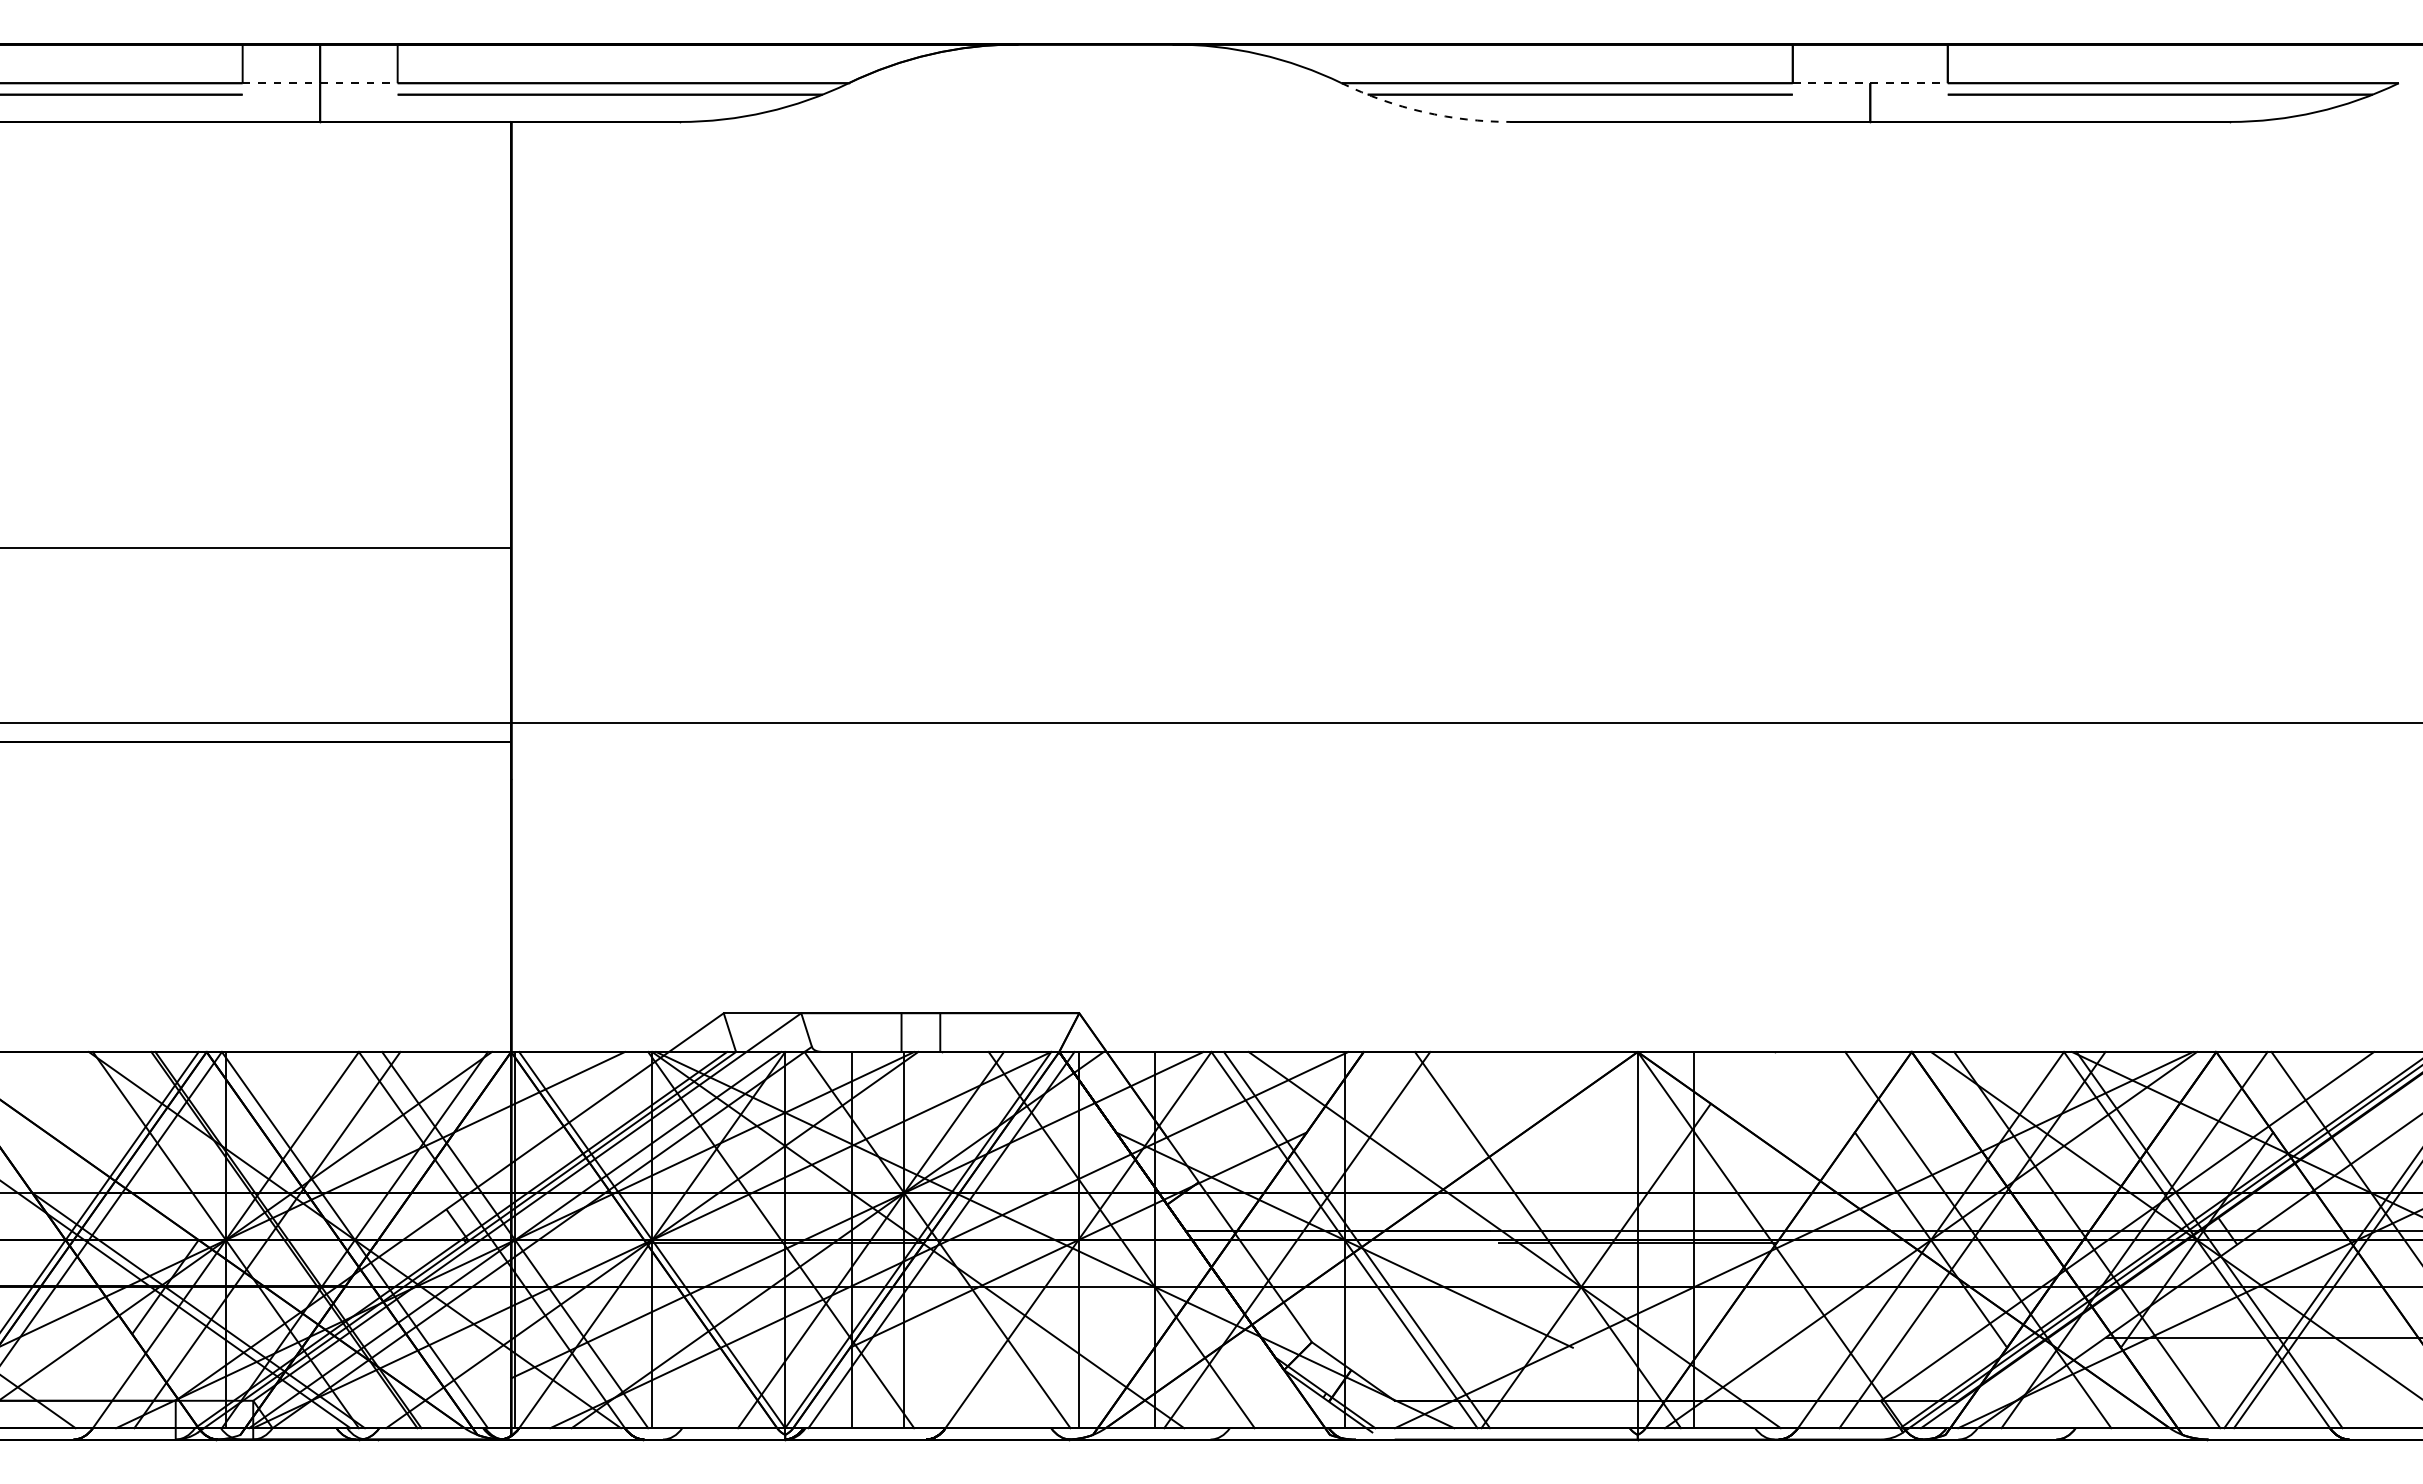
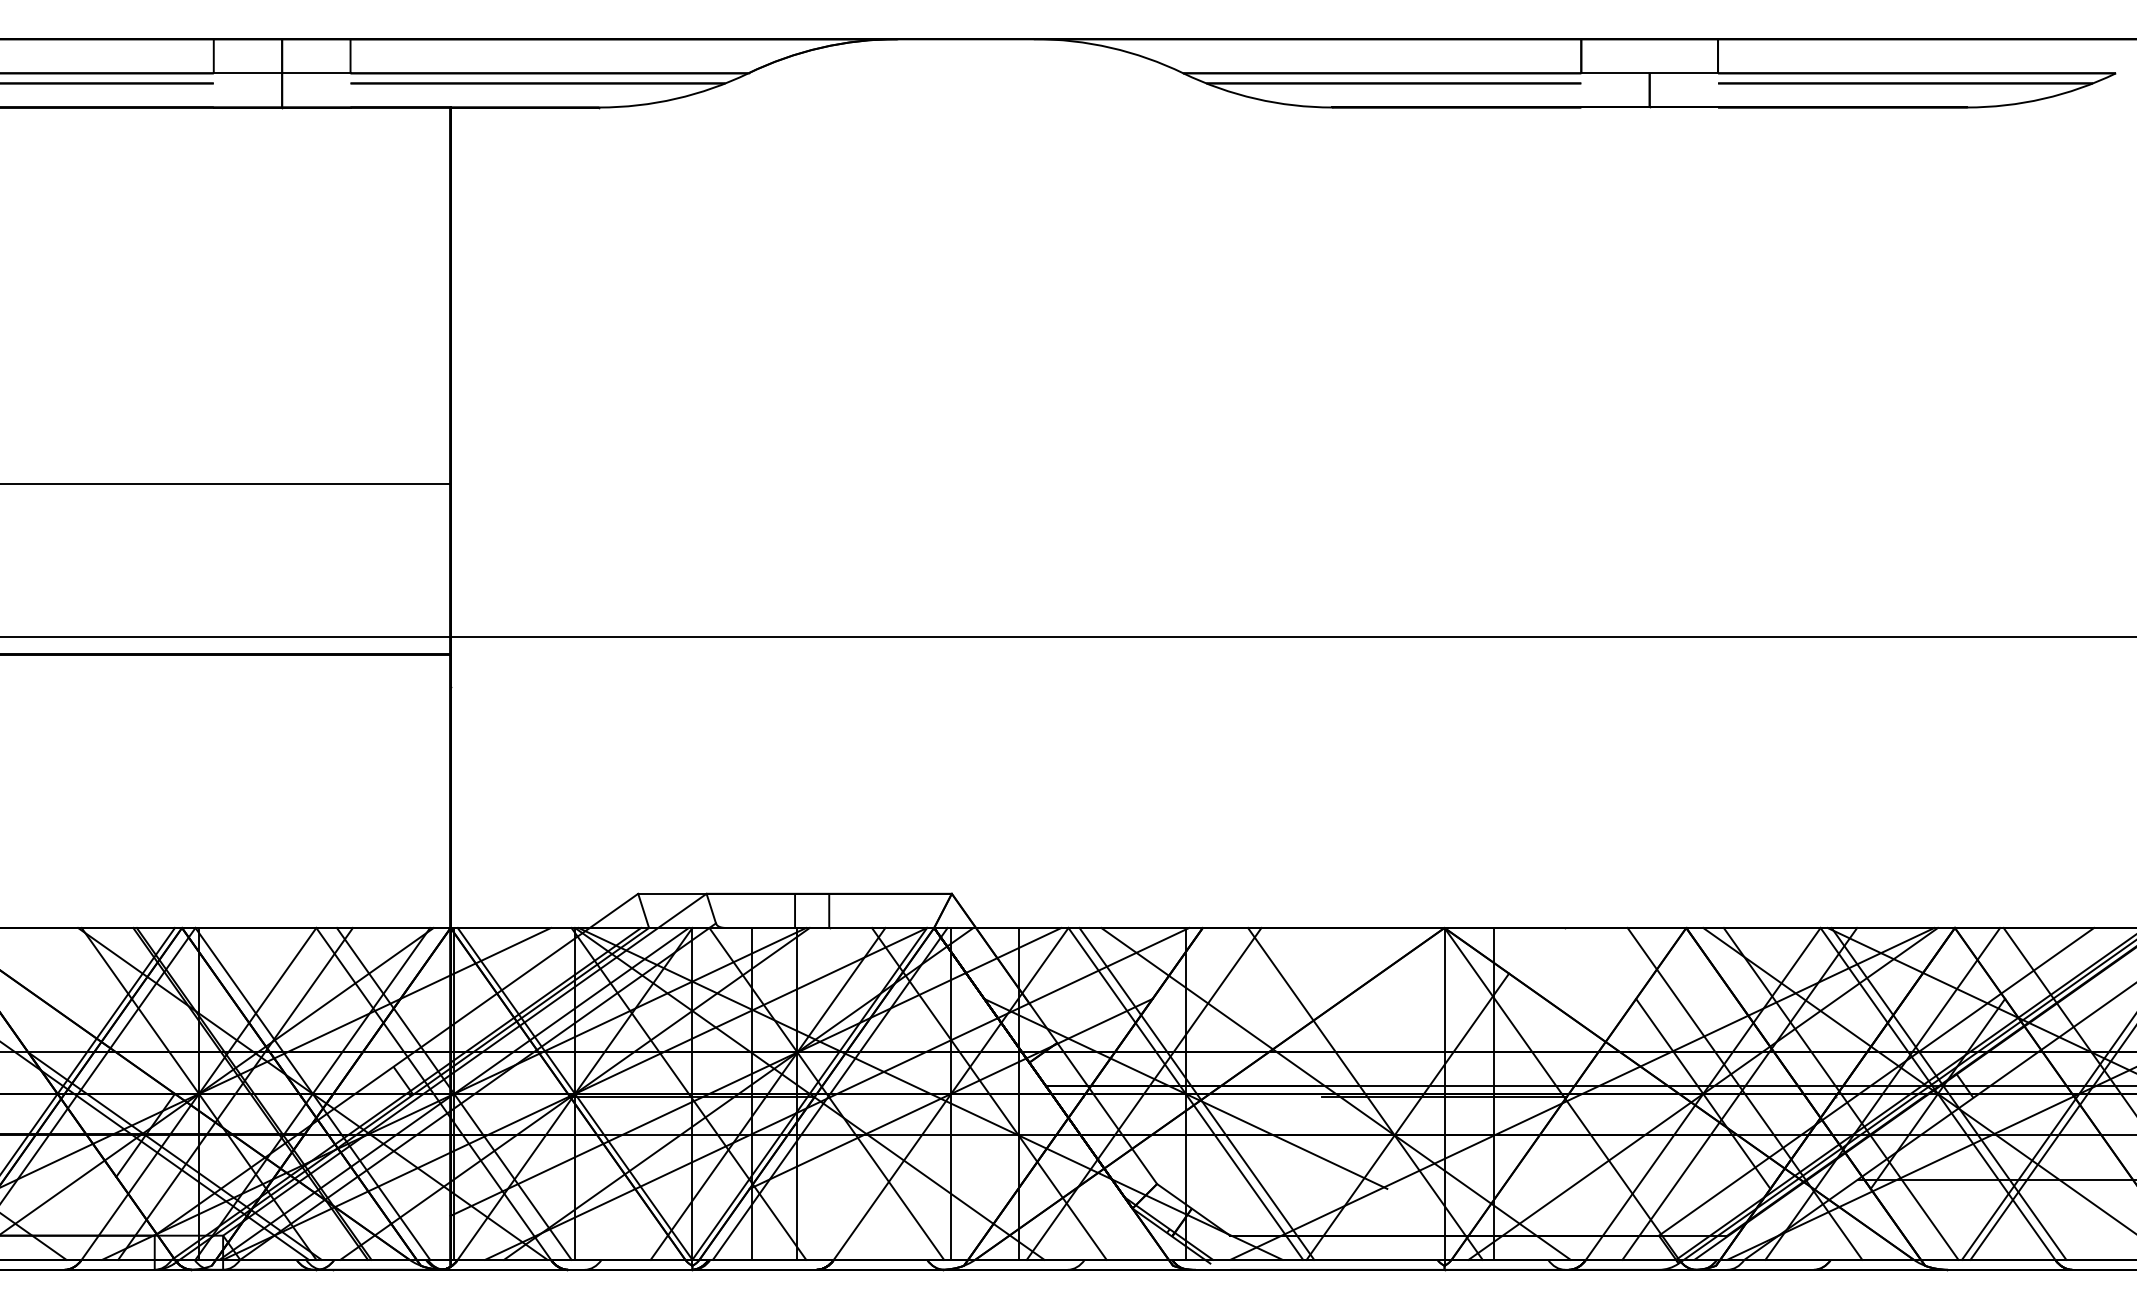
line: (320, 83) -> (282, 73), dashed -> solid
line: (1870, 83) -> (1649, 73), dashed -> solid
arc: (1423, 112) -> (1255, 99), dashed -> solid

